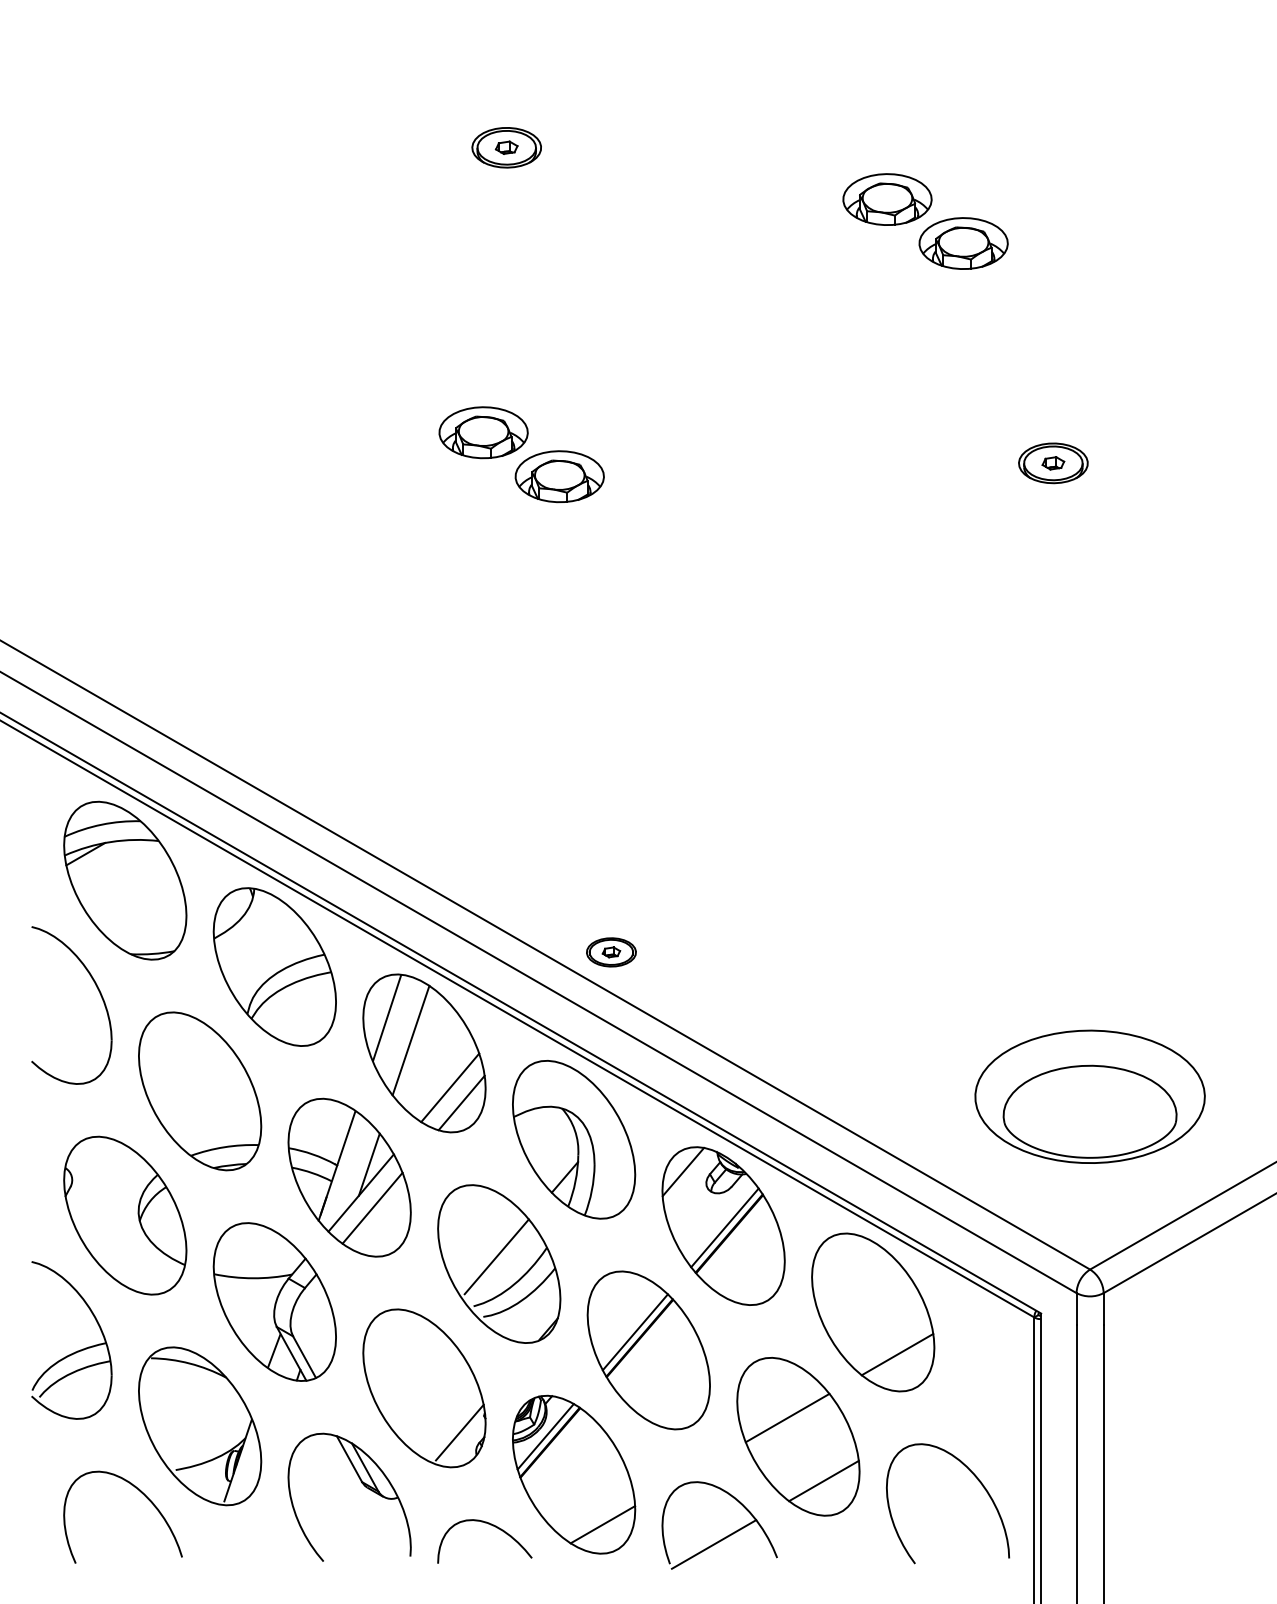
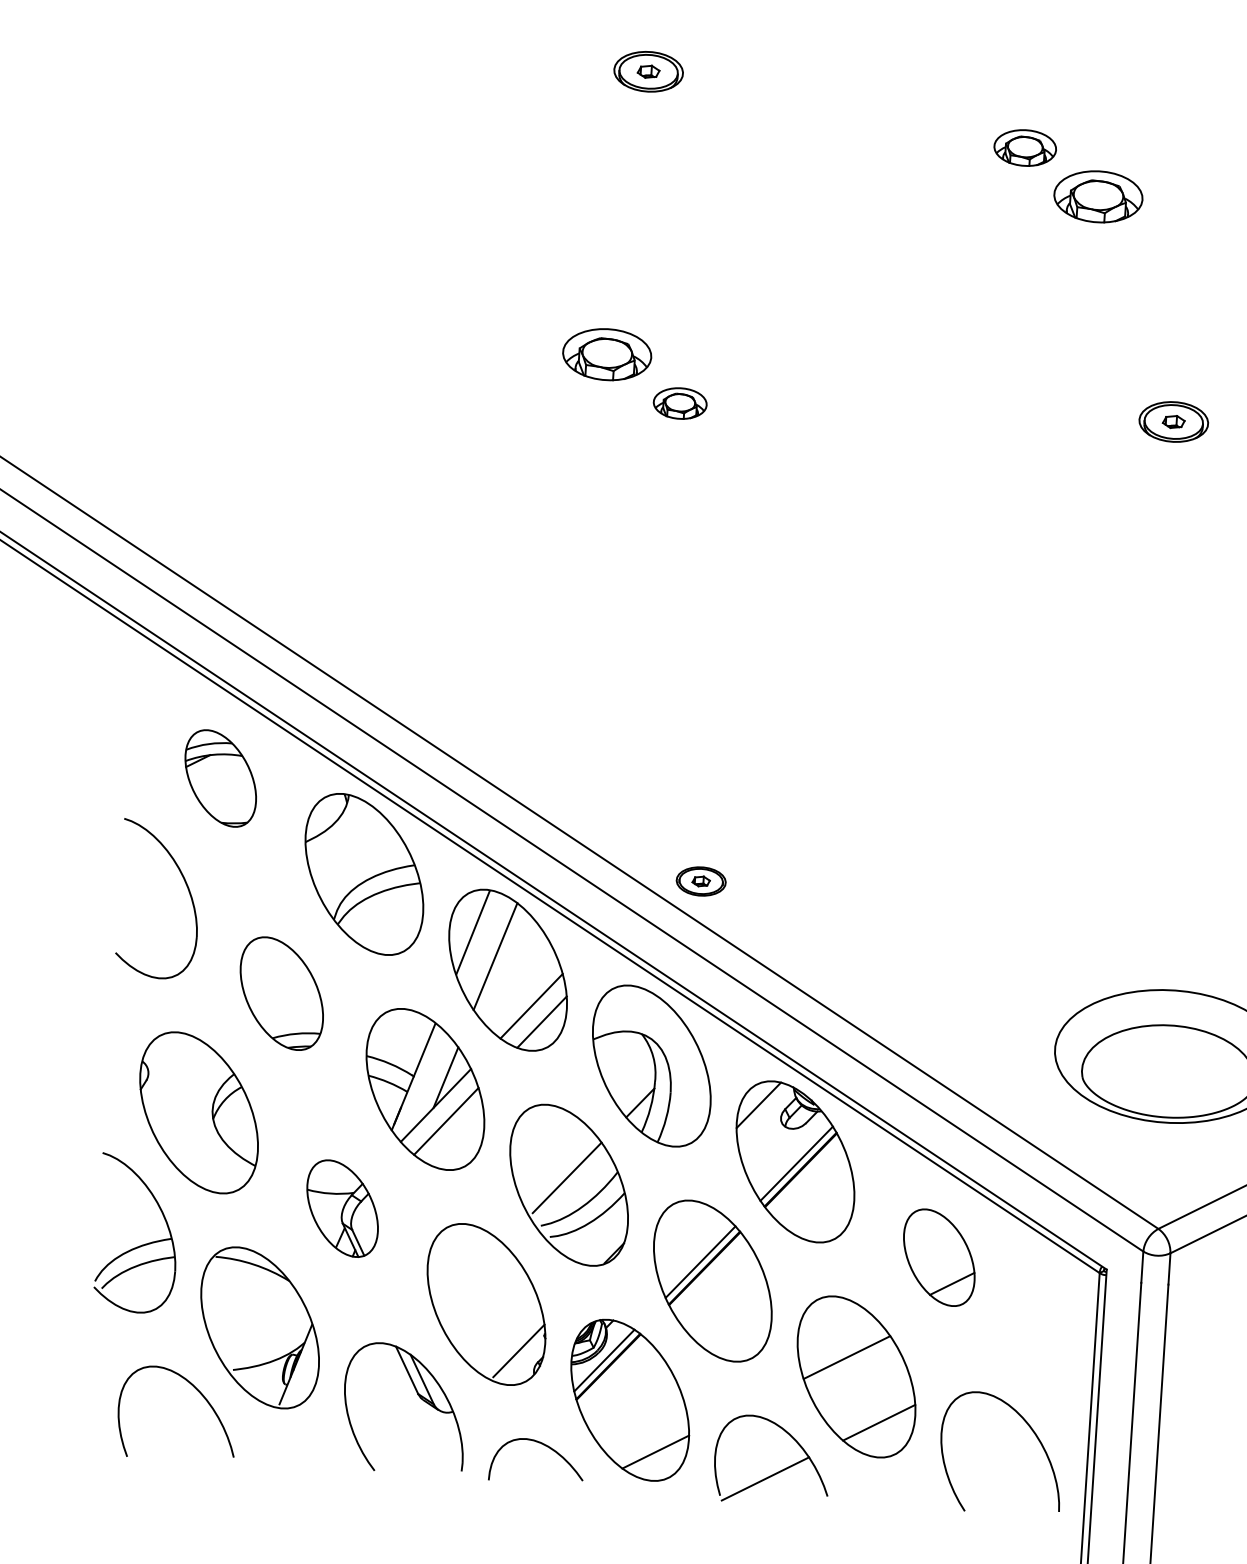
part: (887, 199) -> (1025, 147), size x0.7
part: (559, 476) -> (680, 403), size x0.6
part: (125, 880) -> (220, 778), size x0.6
part: (200, 1091) -> (282, 993), size x0.7
part: (274, 1301) -> (342, 1208), size x0.6
part: (873, 1312) -> (939, 1257), size x0.6

